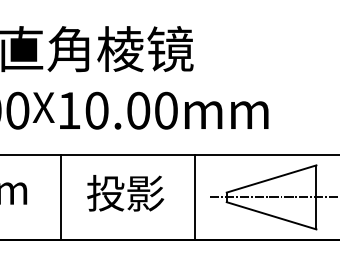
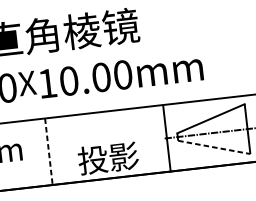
text: (125, 193) -> (108, 158), moved
line: (61, 197) -> (49, 151), solid -> dashed
line: (194, 197) -> (166, 138), moved
line: (271, 215) -> (214, 147), solid -> dashed

